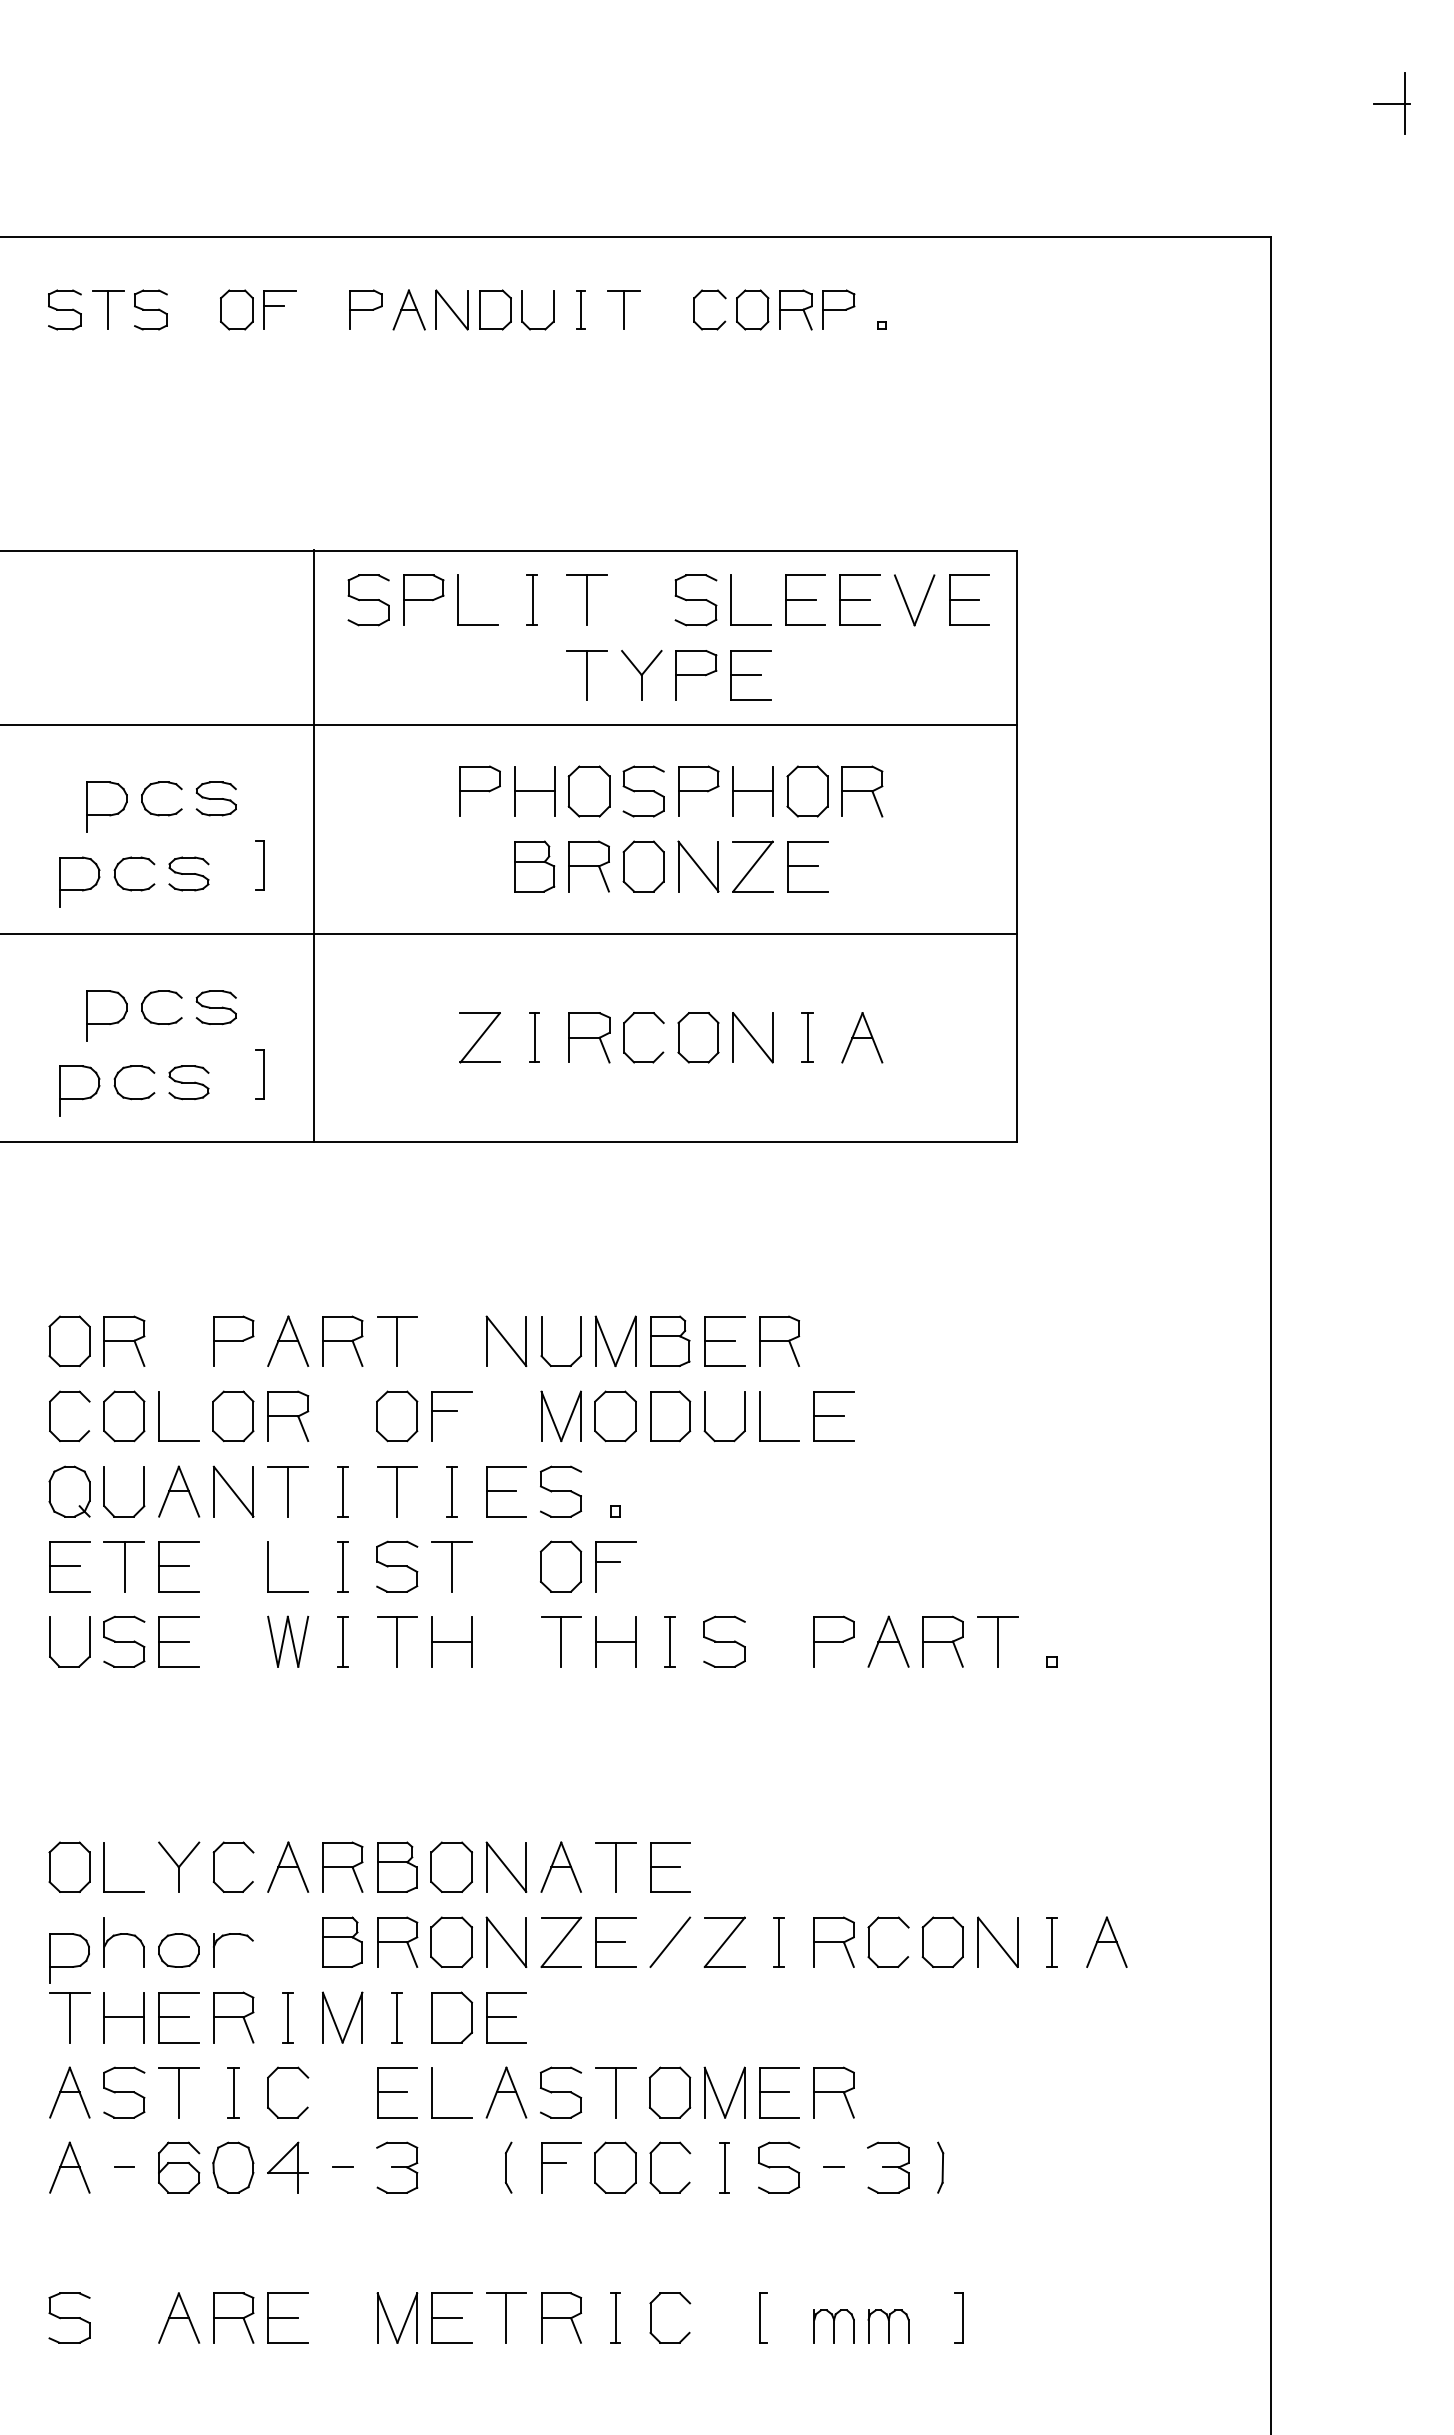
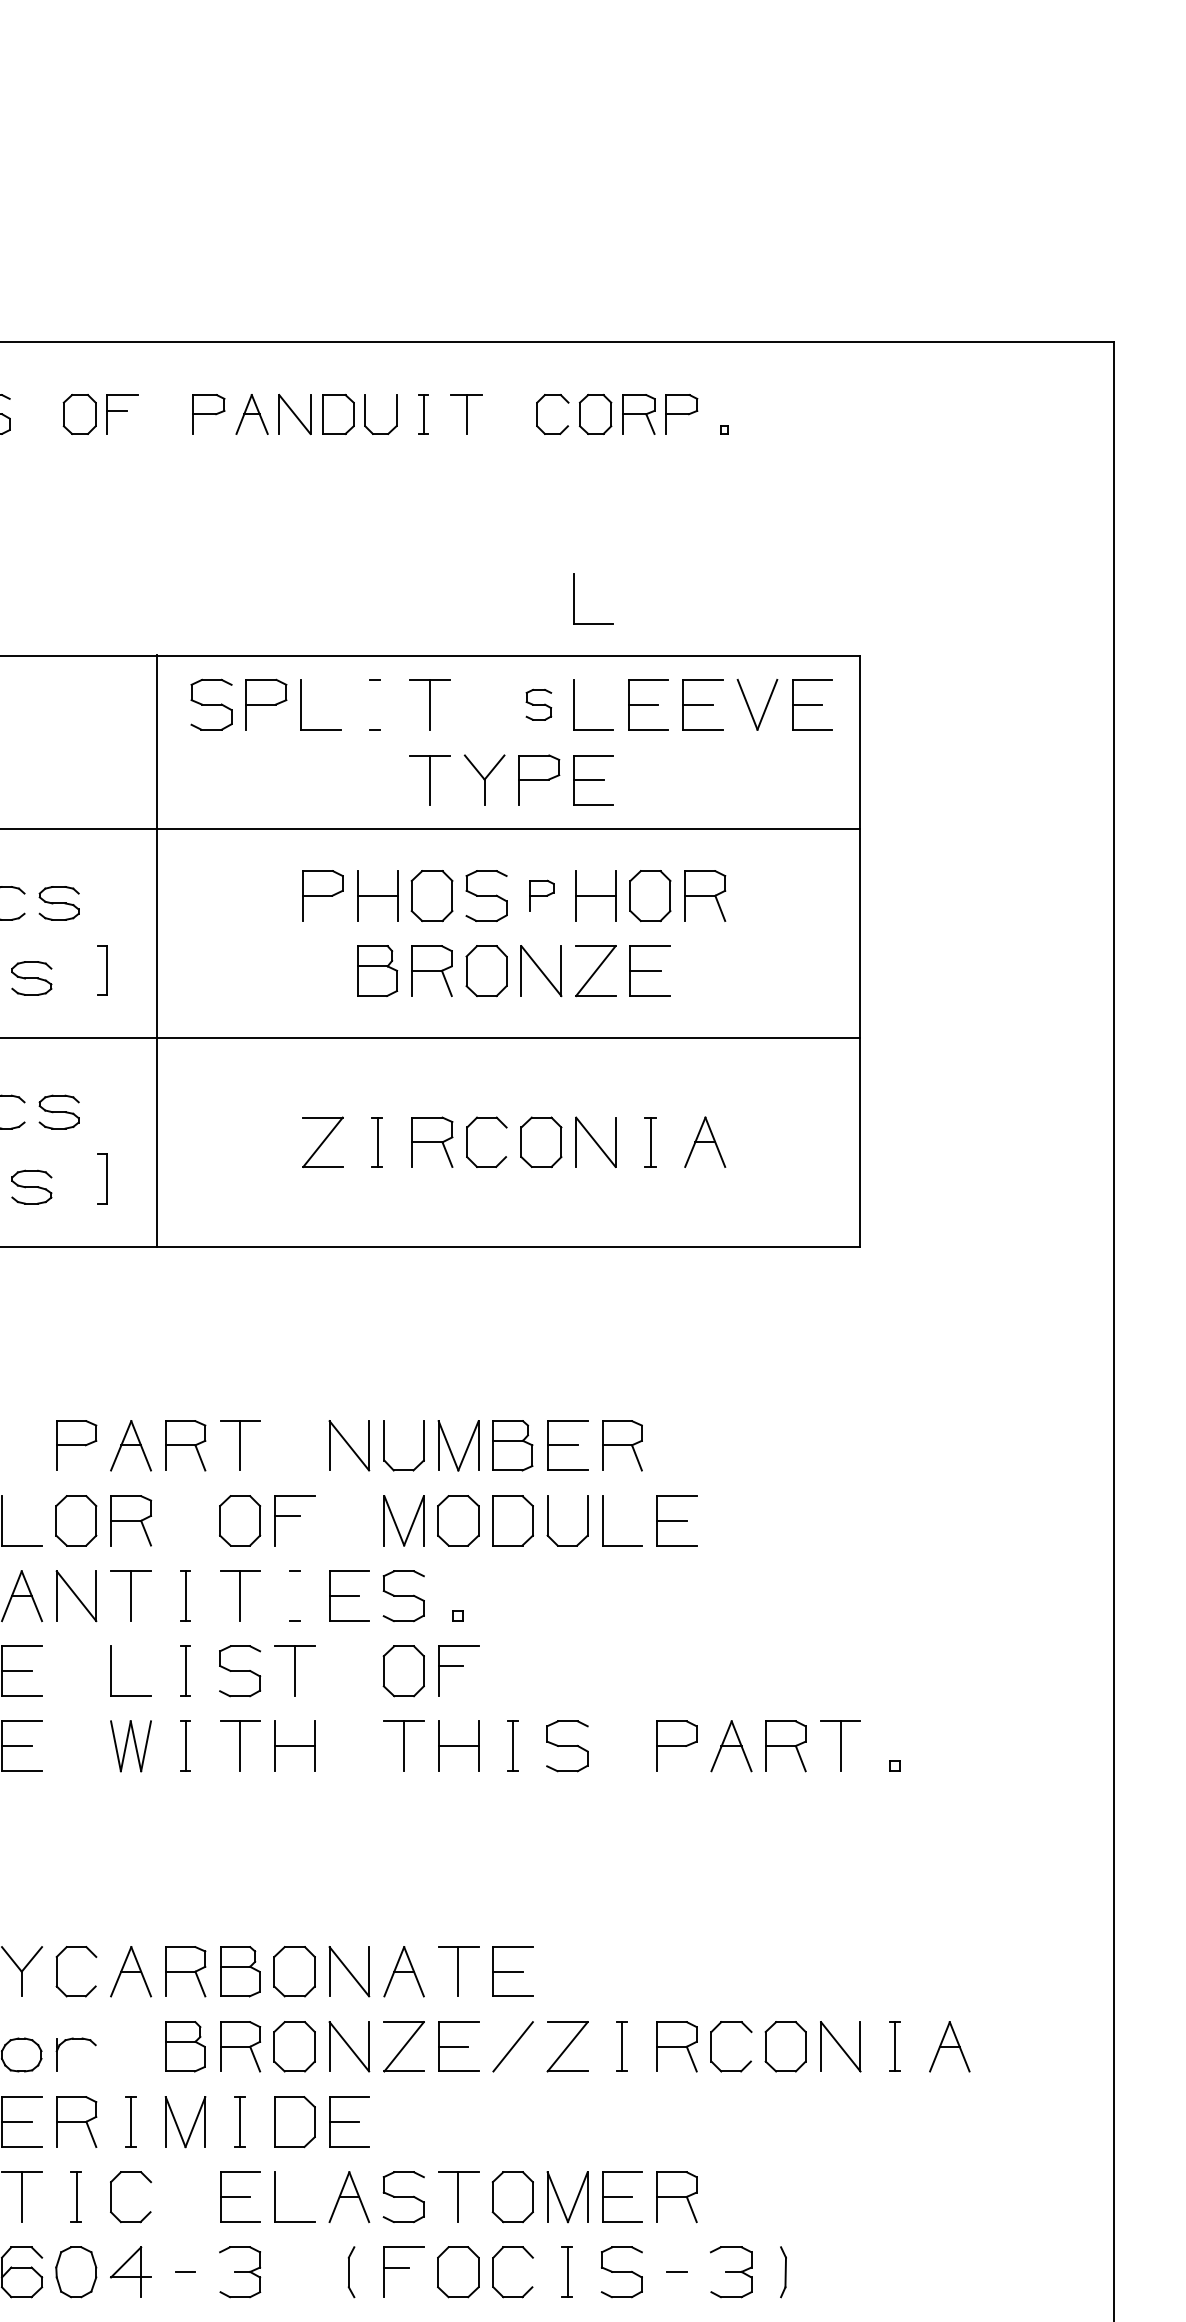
part: (731, 493) -> (574, 597), added
line: (532, 600) -> (375, 704), removed
part: (695, 600) -> (538, 704), size x0.6
part: (698, 790) -> (541, 894), size x0.6
line: (451, 1491) -> (294, 1595), removed

